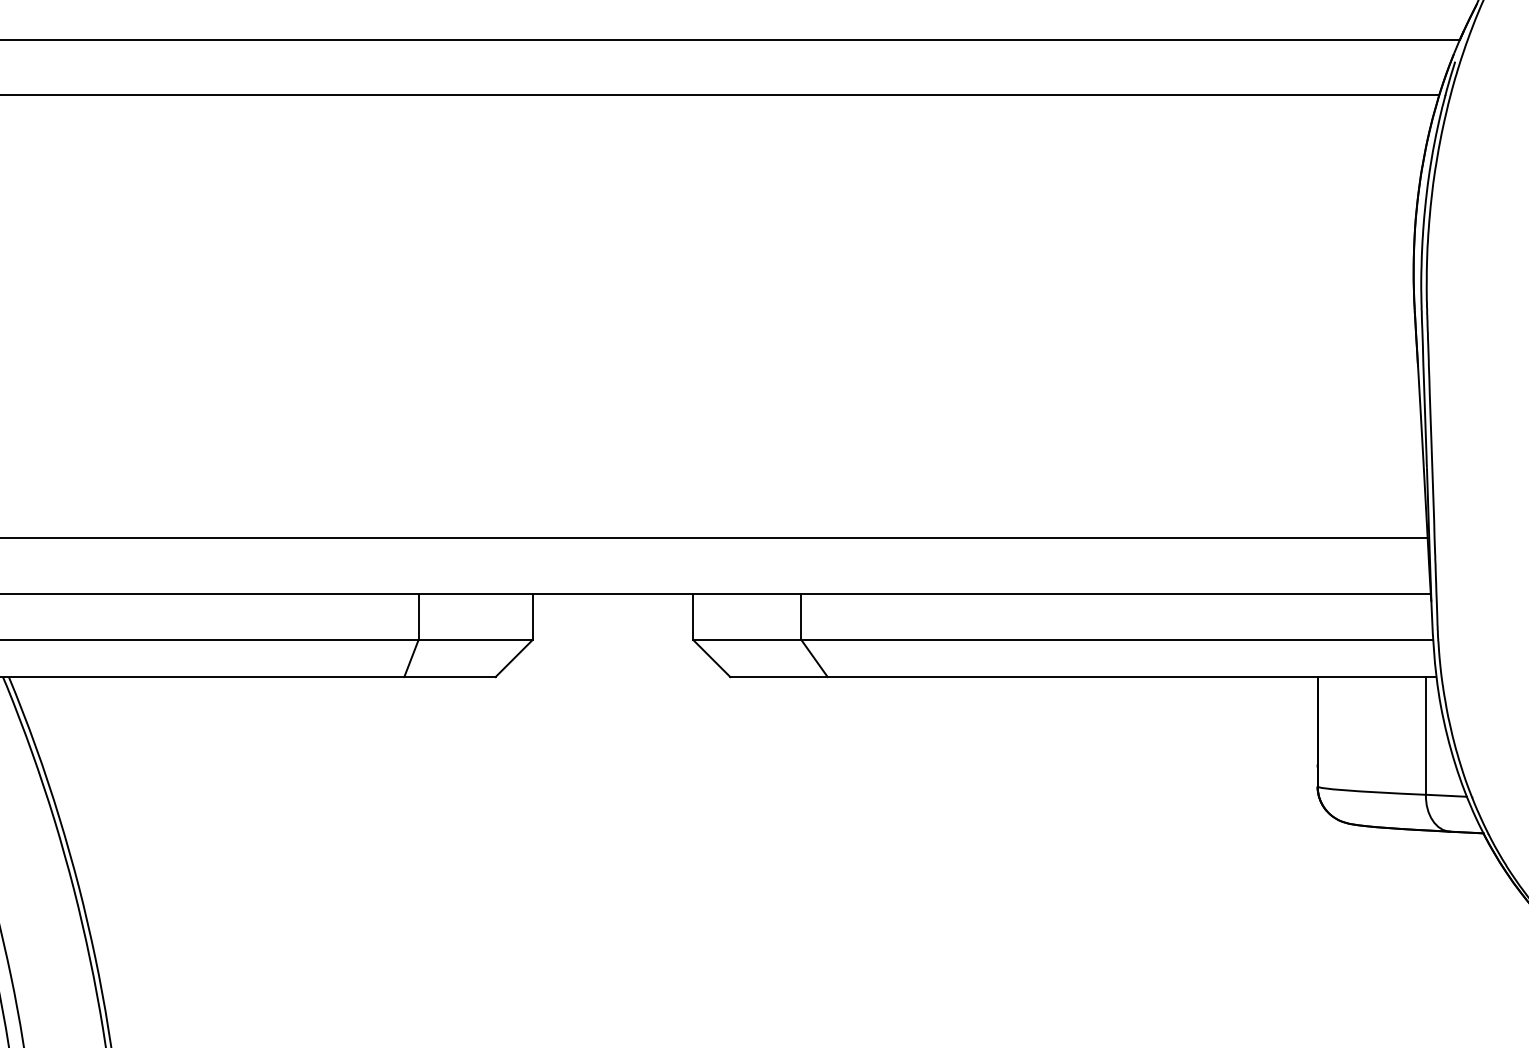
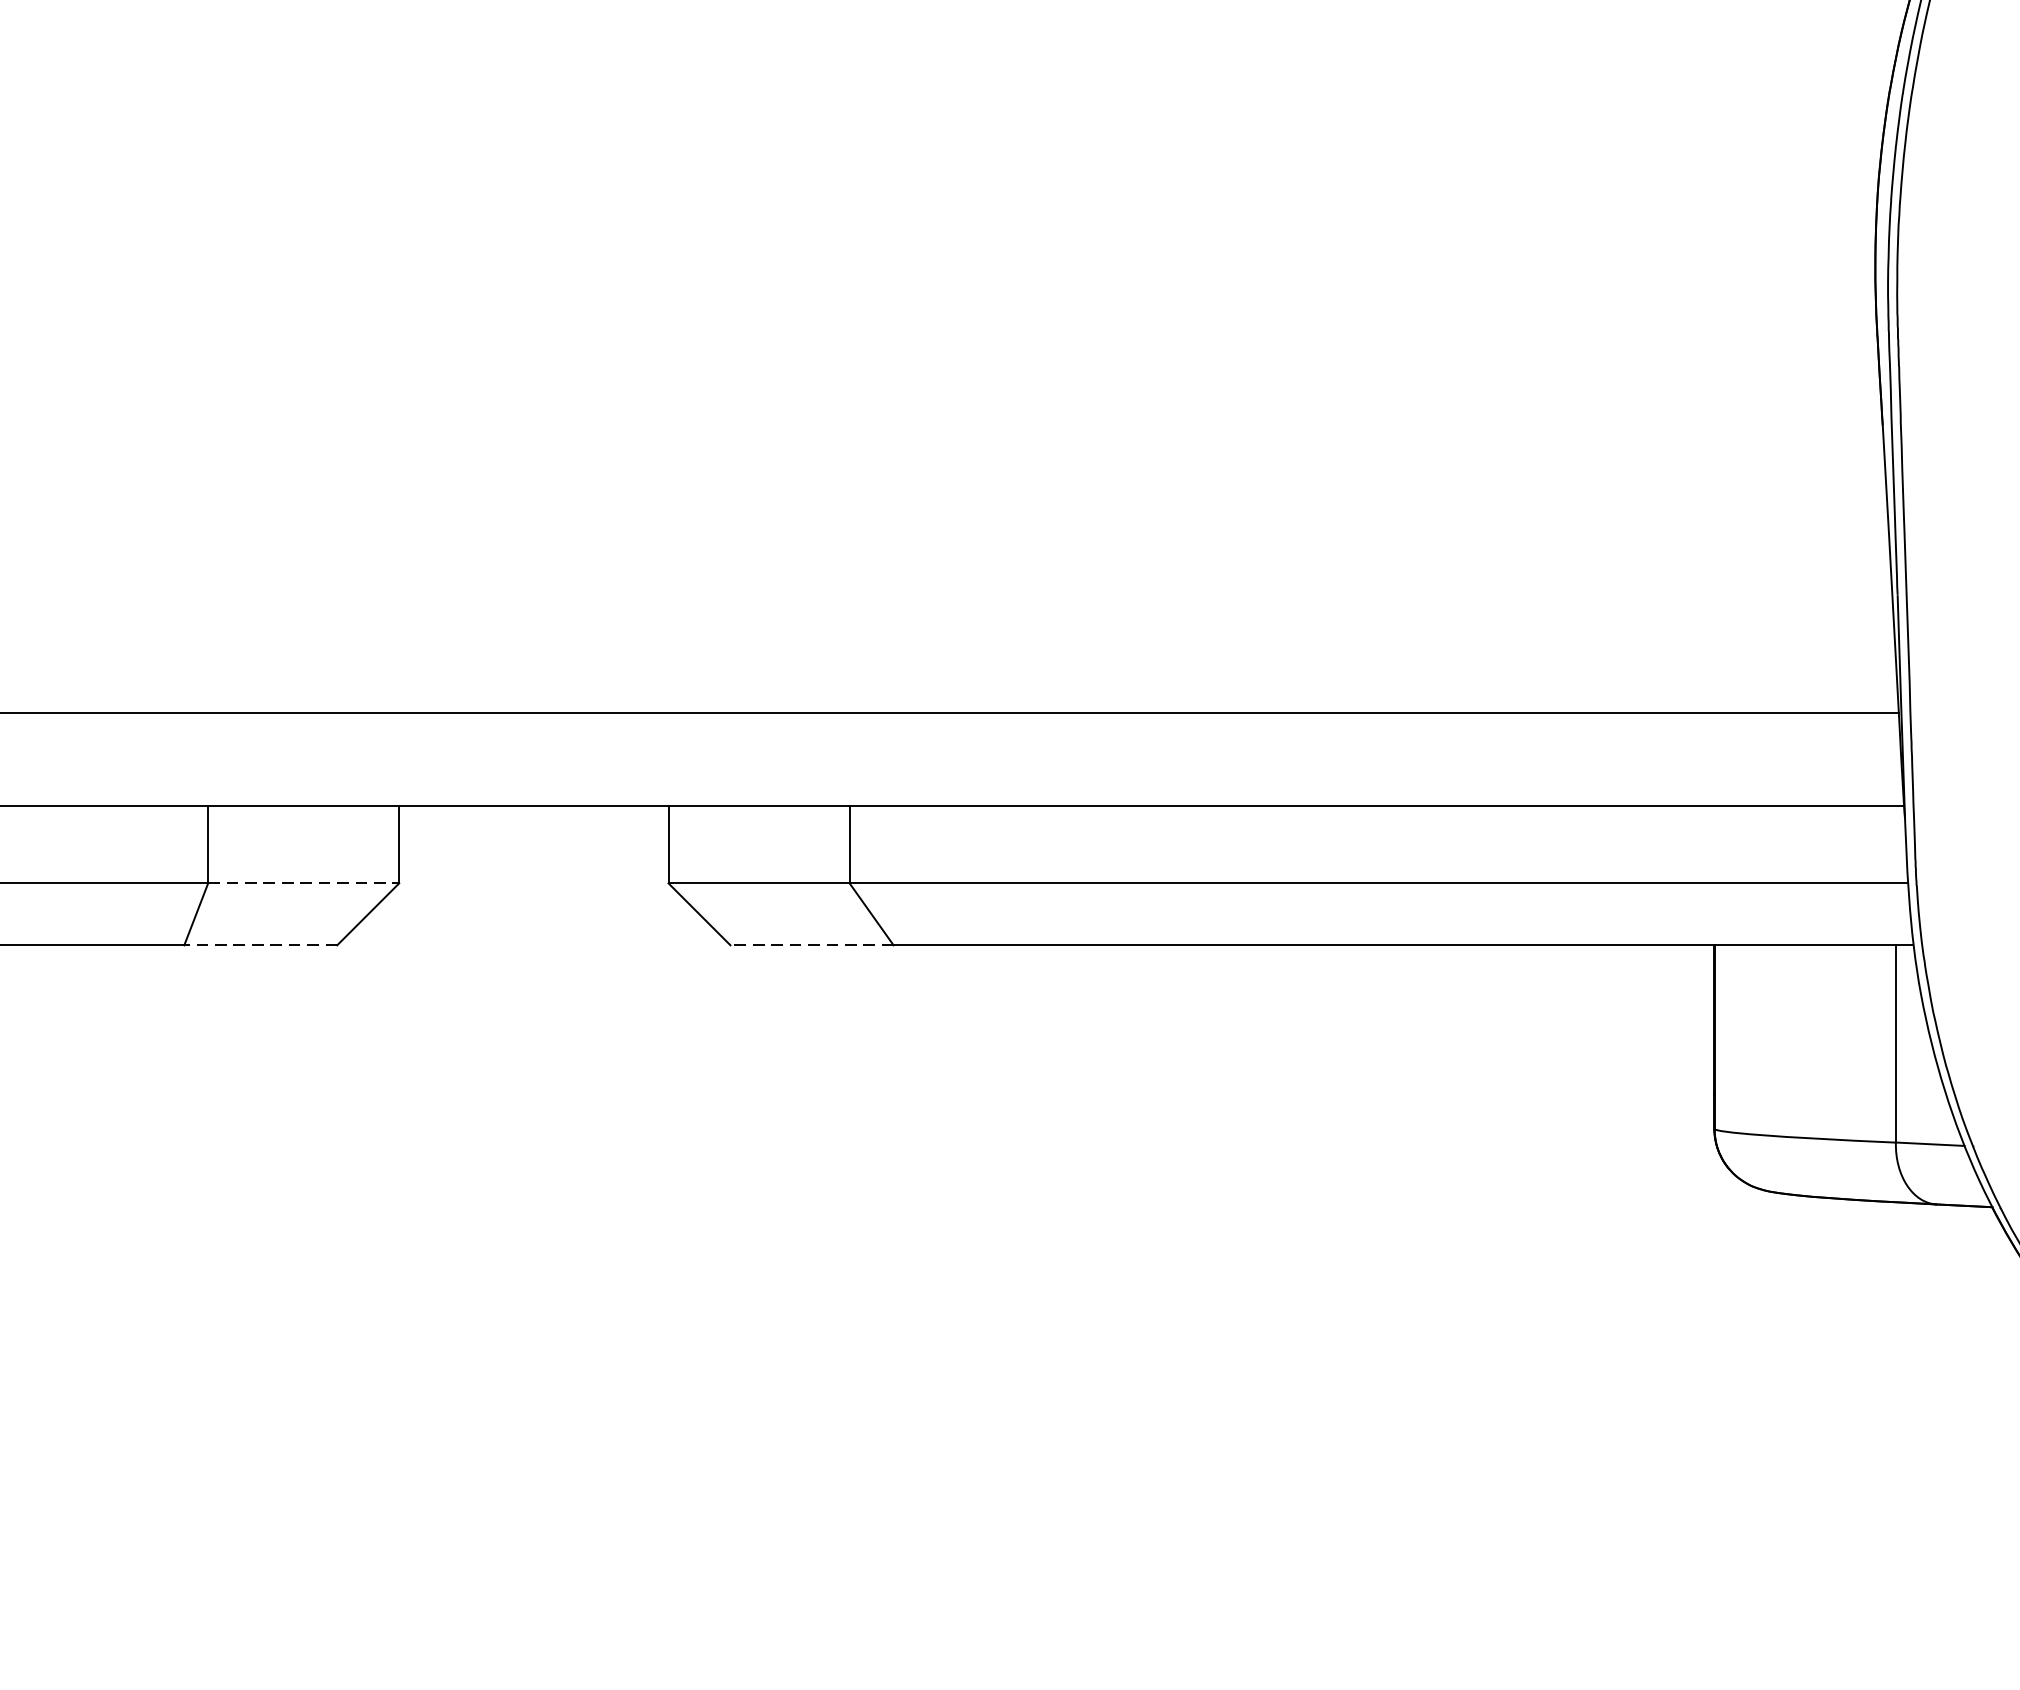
line: (476, 640) -> (305, 884), solid -> dashed
line: (449, 677) -> (259, 946), solid -> dashed
line: (779, 677) -> (812, 946), solid -> dashed

